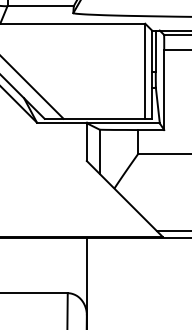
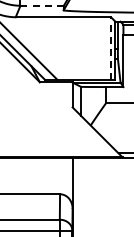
line: (41, 5) -> (42, 5), solid -> dashed
line: (144, 69) -> (110, 47), solid -> dashed

